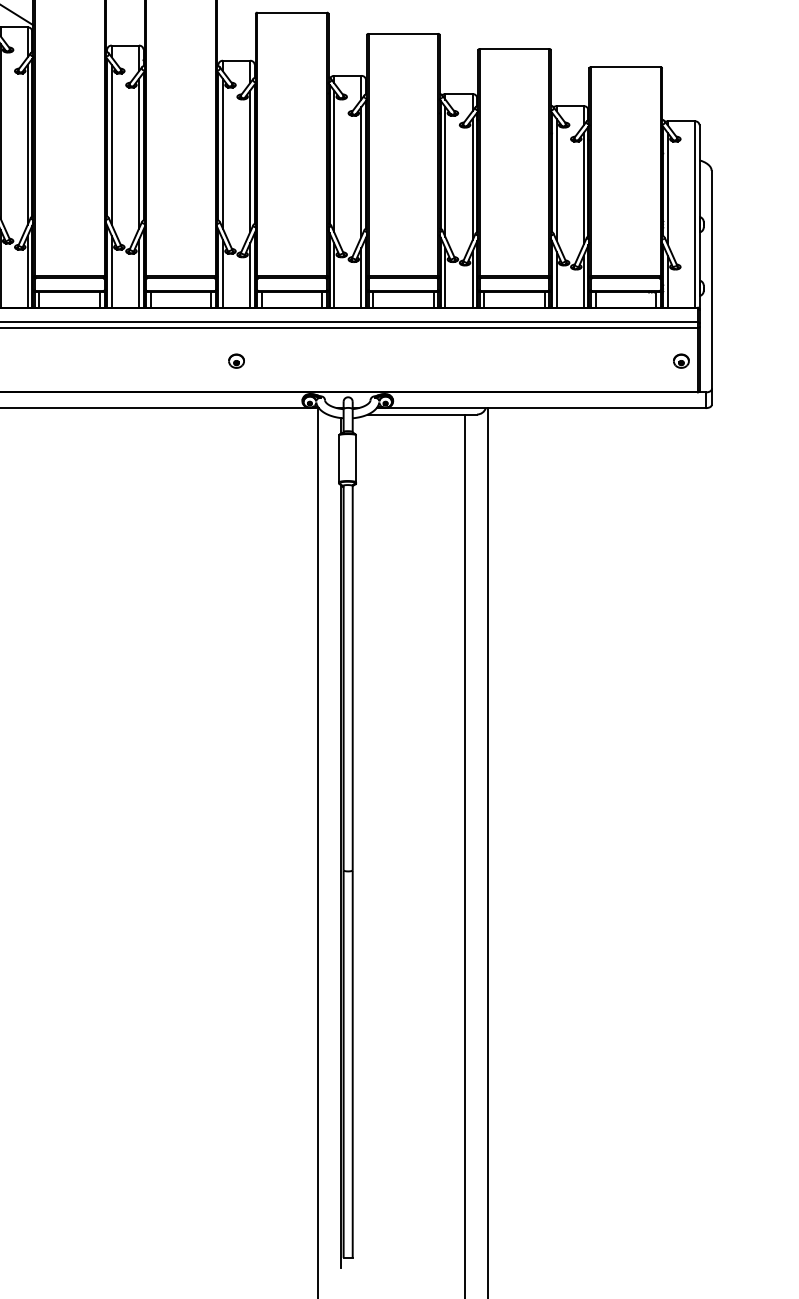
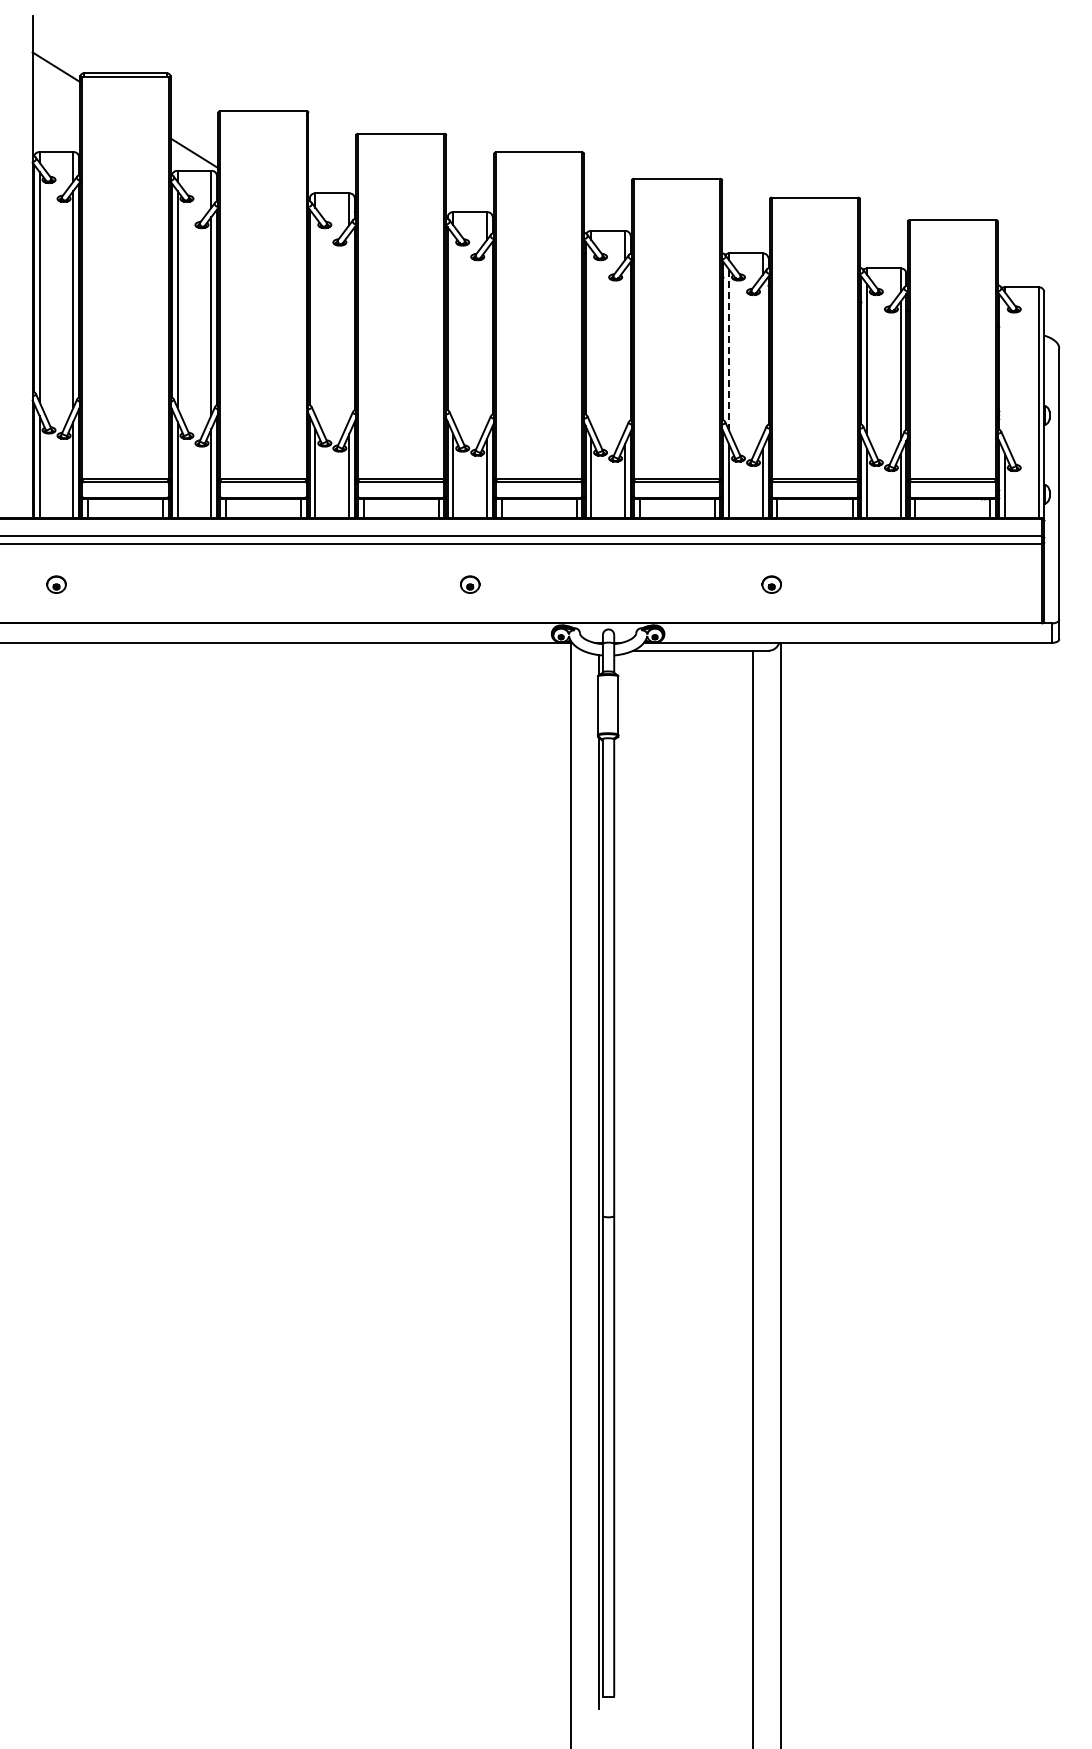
line: (111, 144) -> (315, 316), removed
line: (139, 153) -> (349, 327), removed
line: (223, 153) -> (453, 327), removed
line: (250, 161) -> (487, 336), removed
line: (334, 161) -> (591, 336), removed
line: (361, 171) -> (625, 349), removed
line: (445, 172) -> (729, 350), solid -> dashed
line: (472, 179) -> (762, 359), removed
line: (667, 188) -> (1004, 370), removed
part: (681, 361) -> (771, 584), moved

